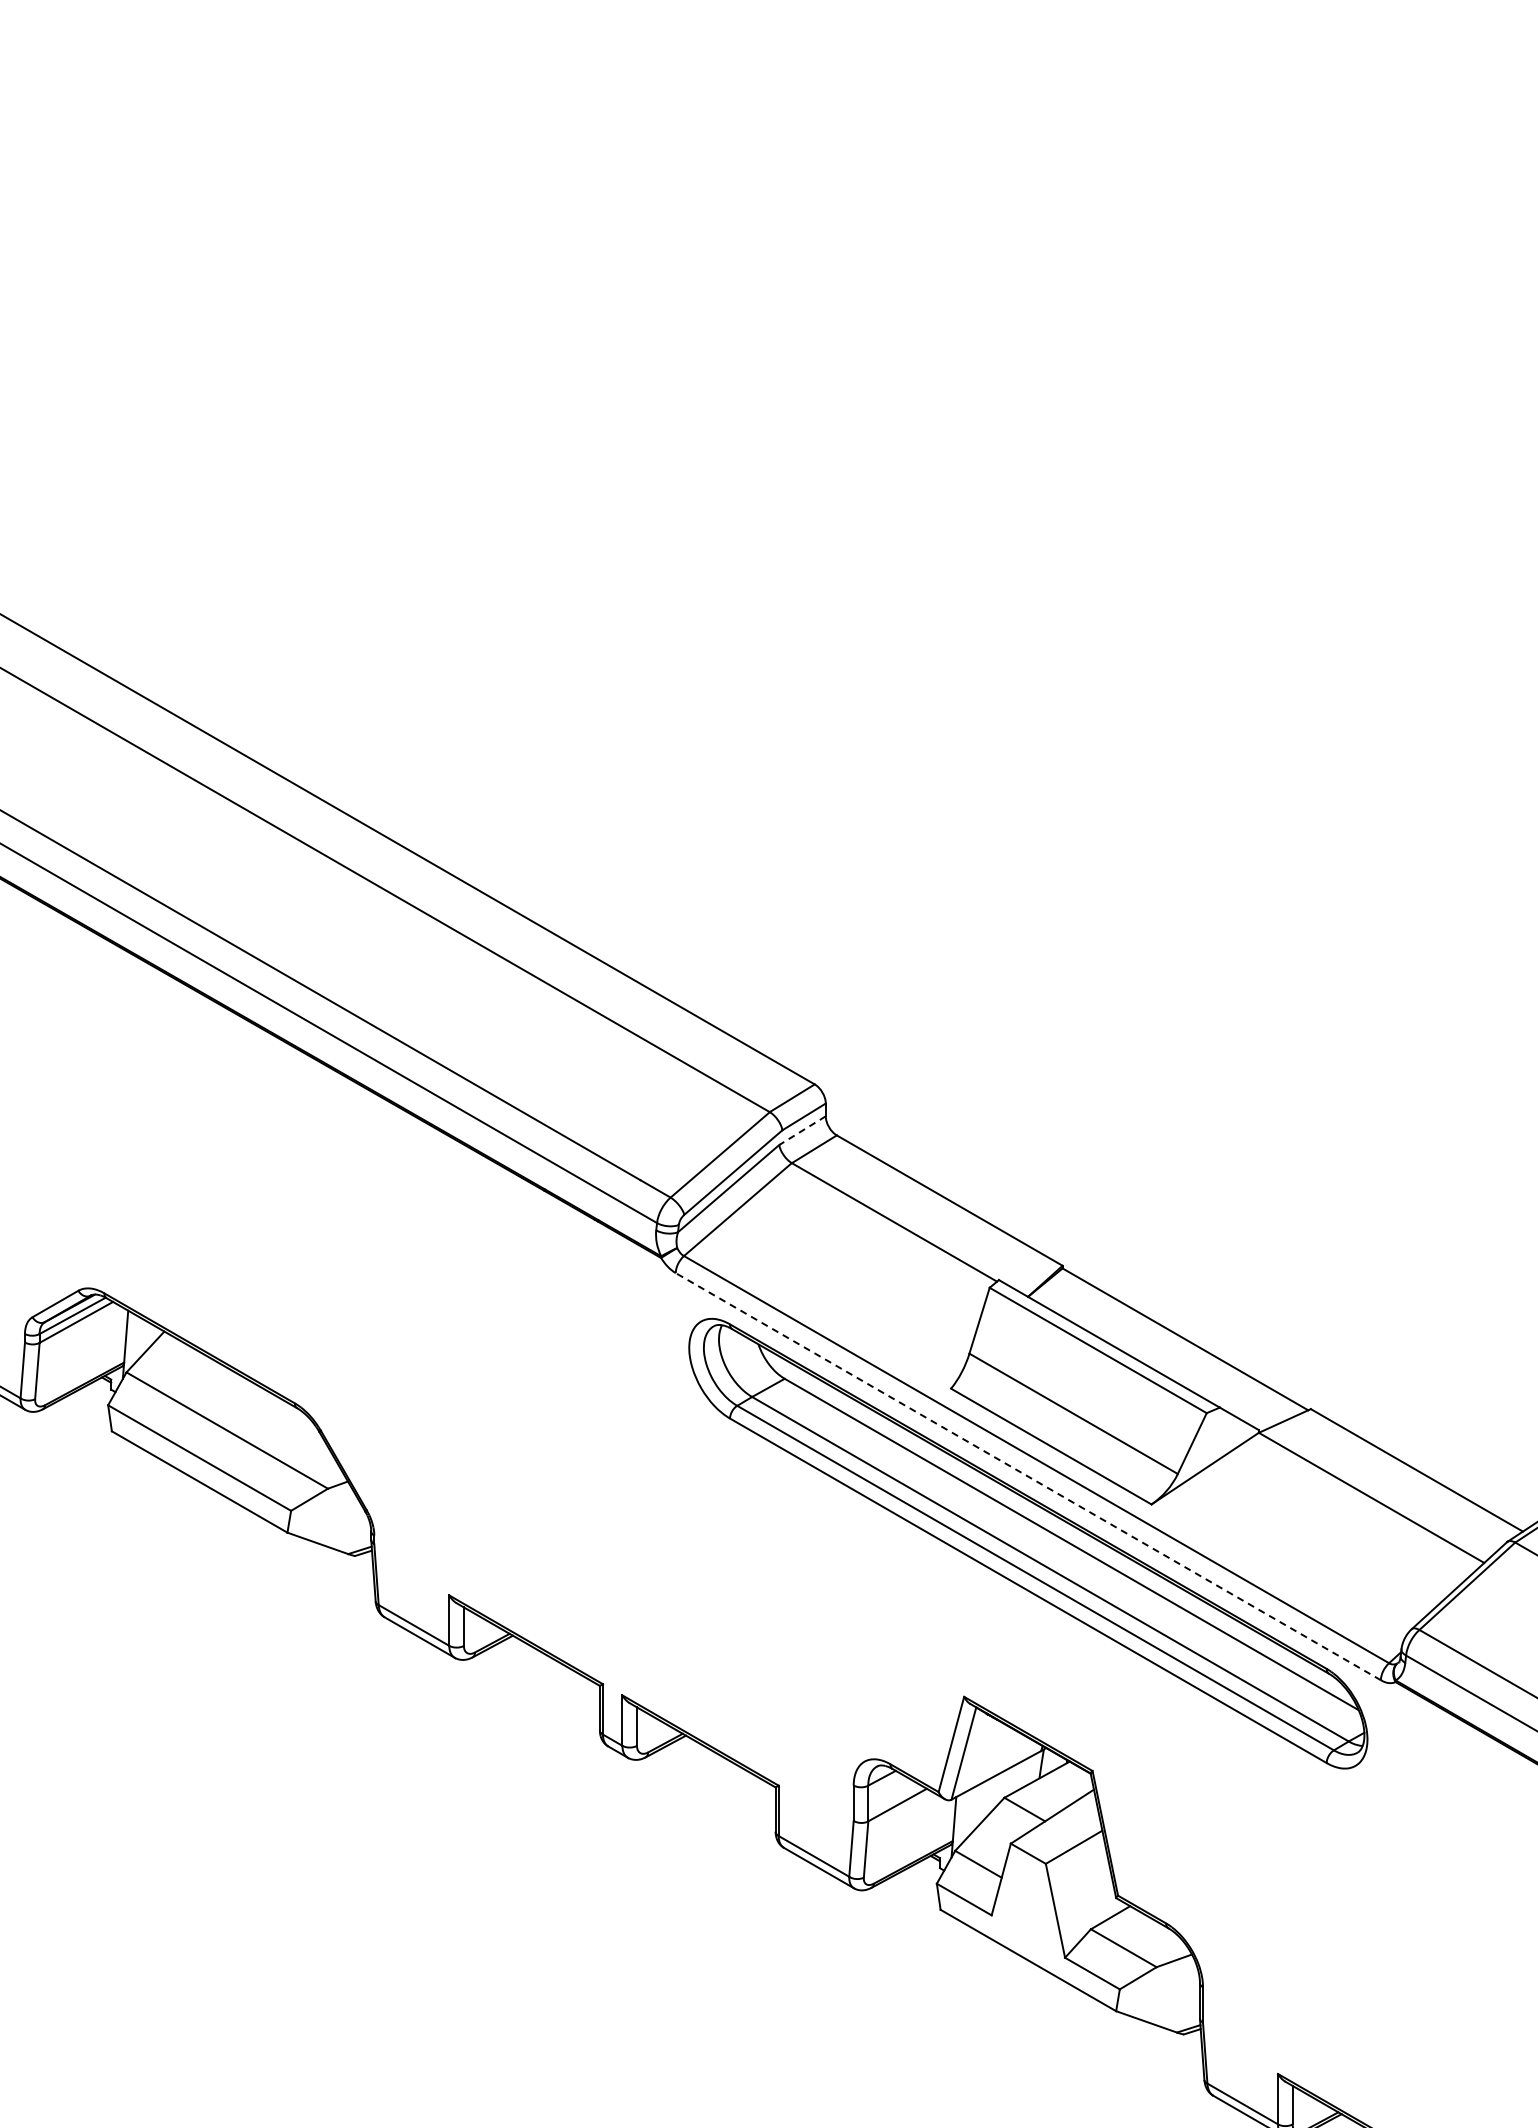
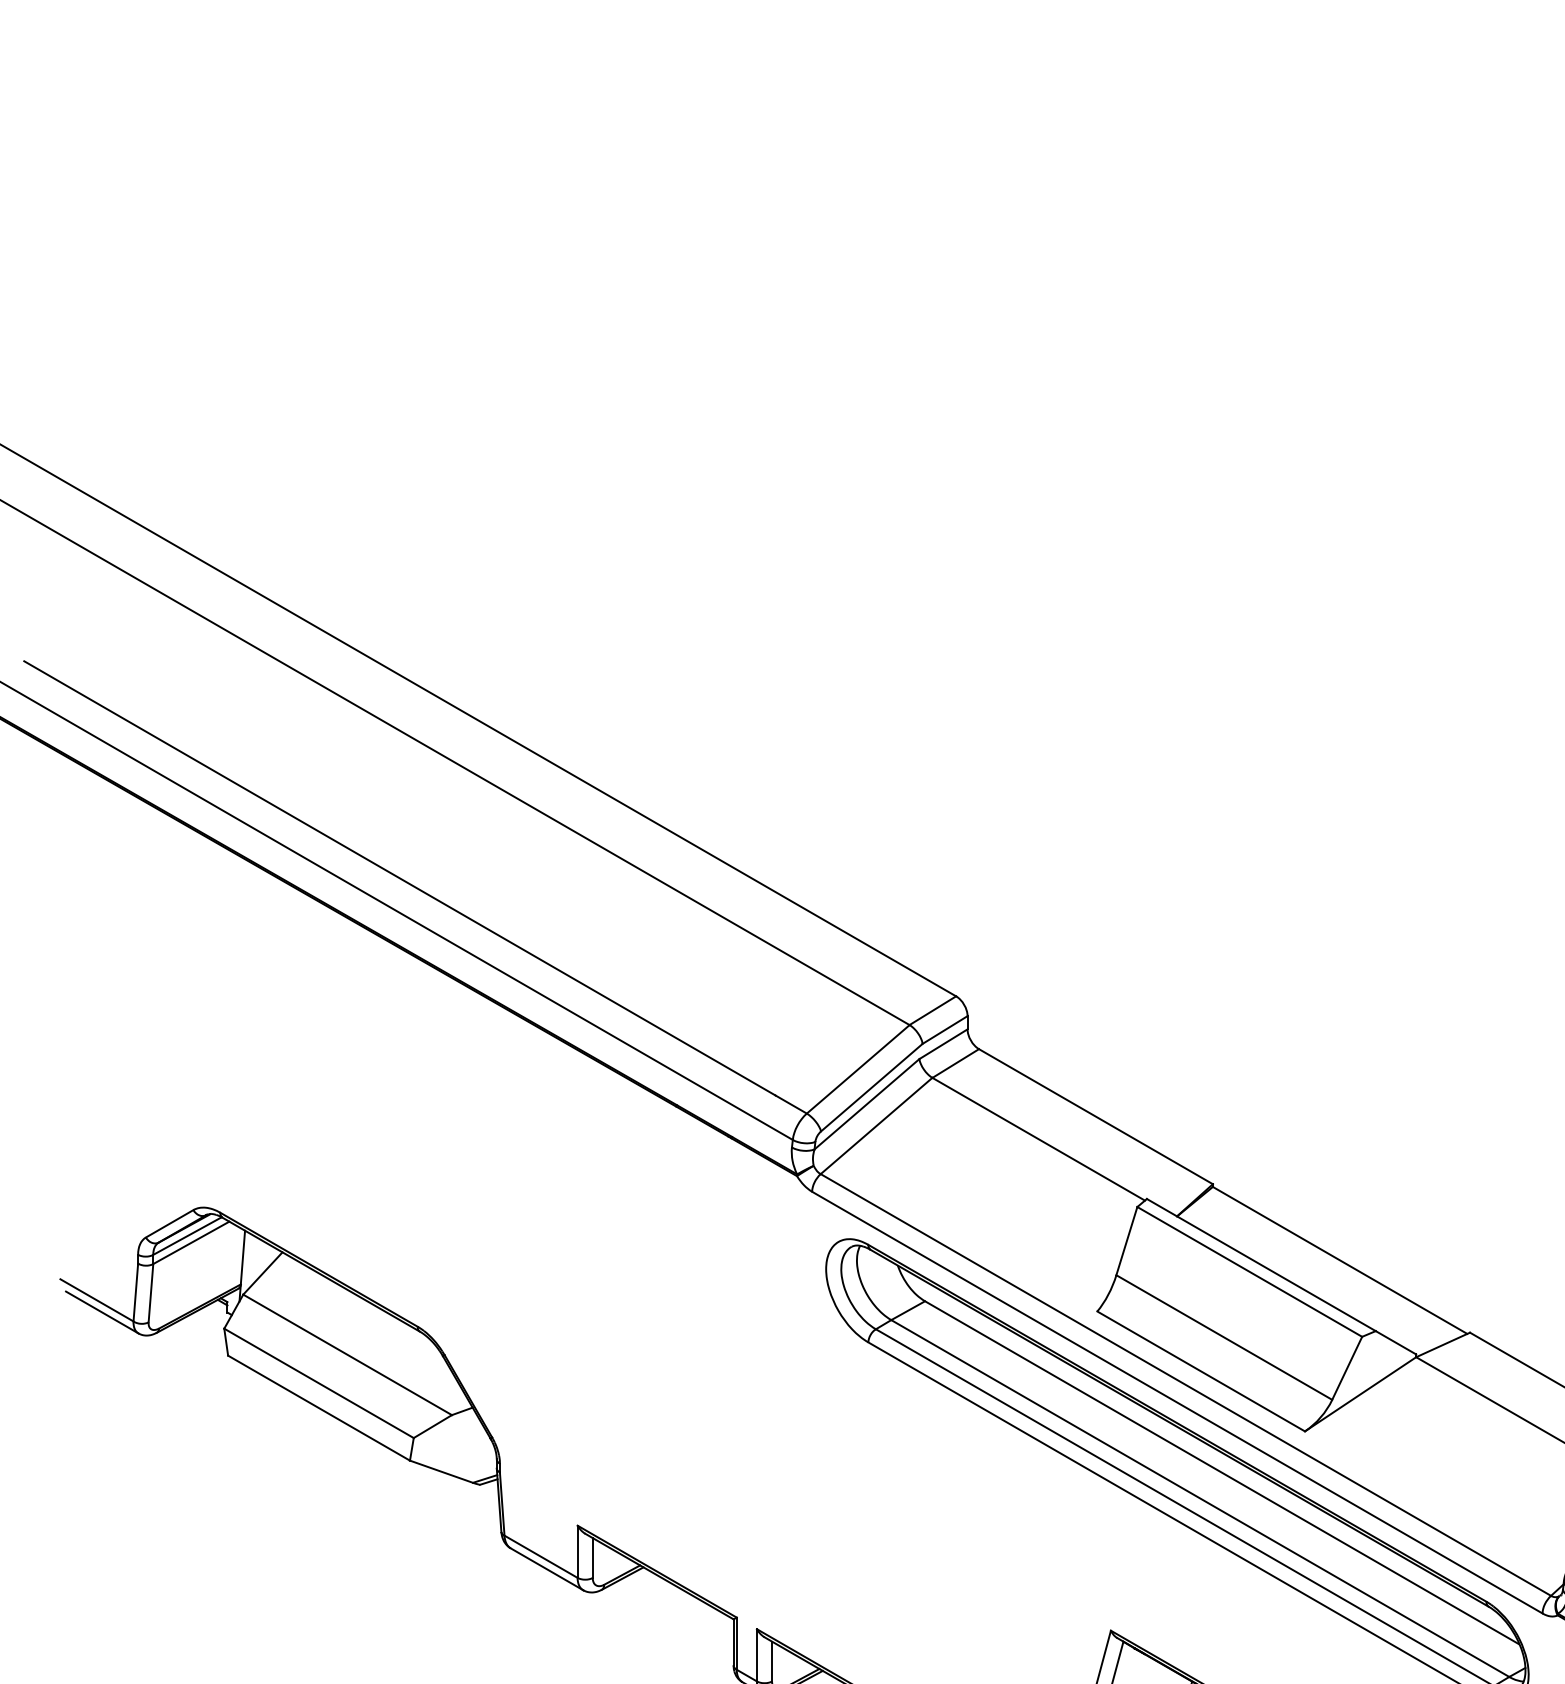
line: (802, 1130) -> (943, 1044), dashed -> solid
line: (1027, 1476) -> (1176, 1402), dashed -> solid

